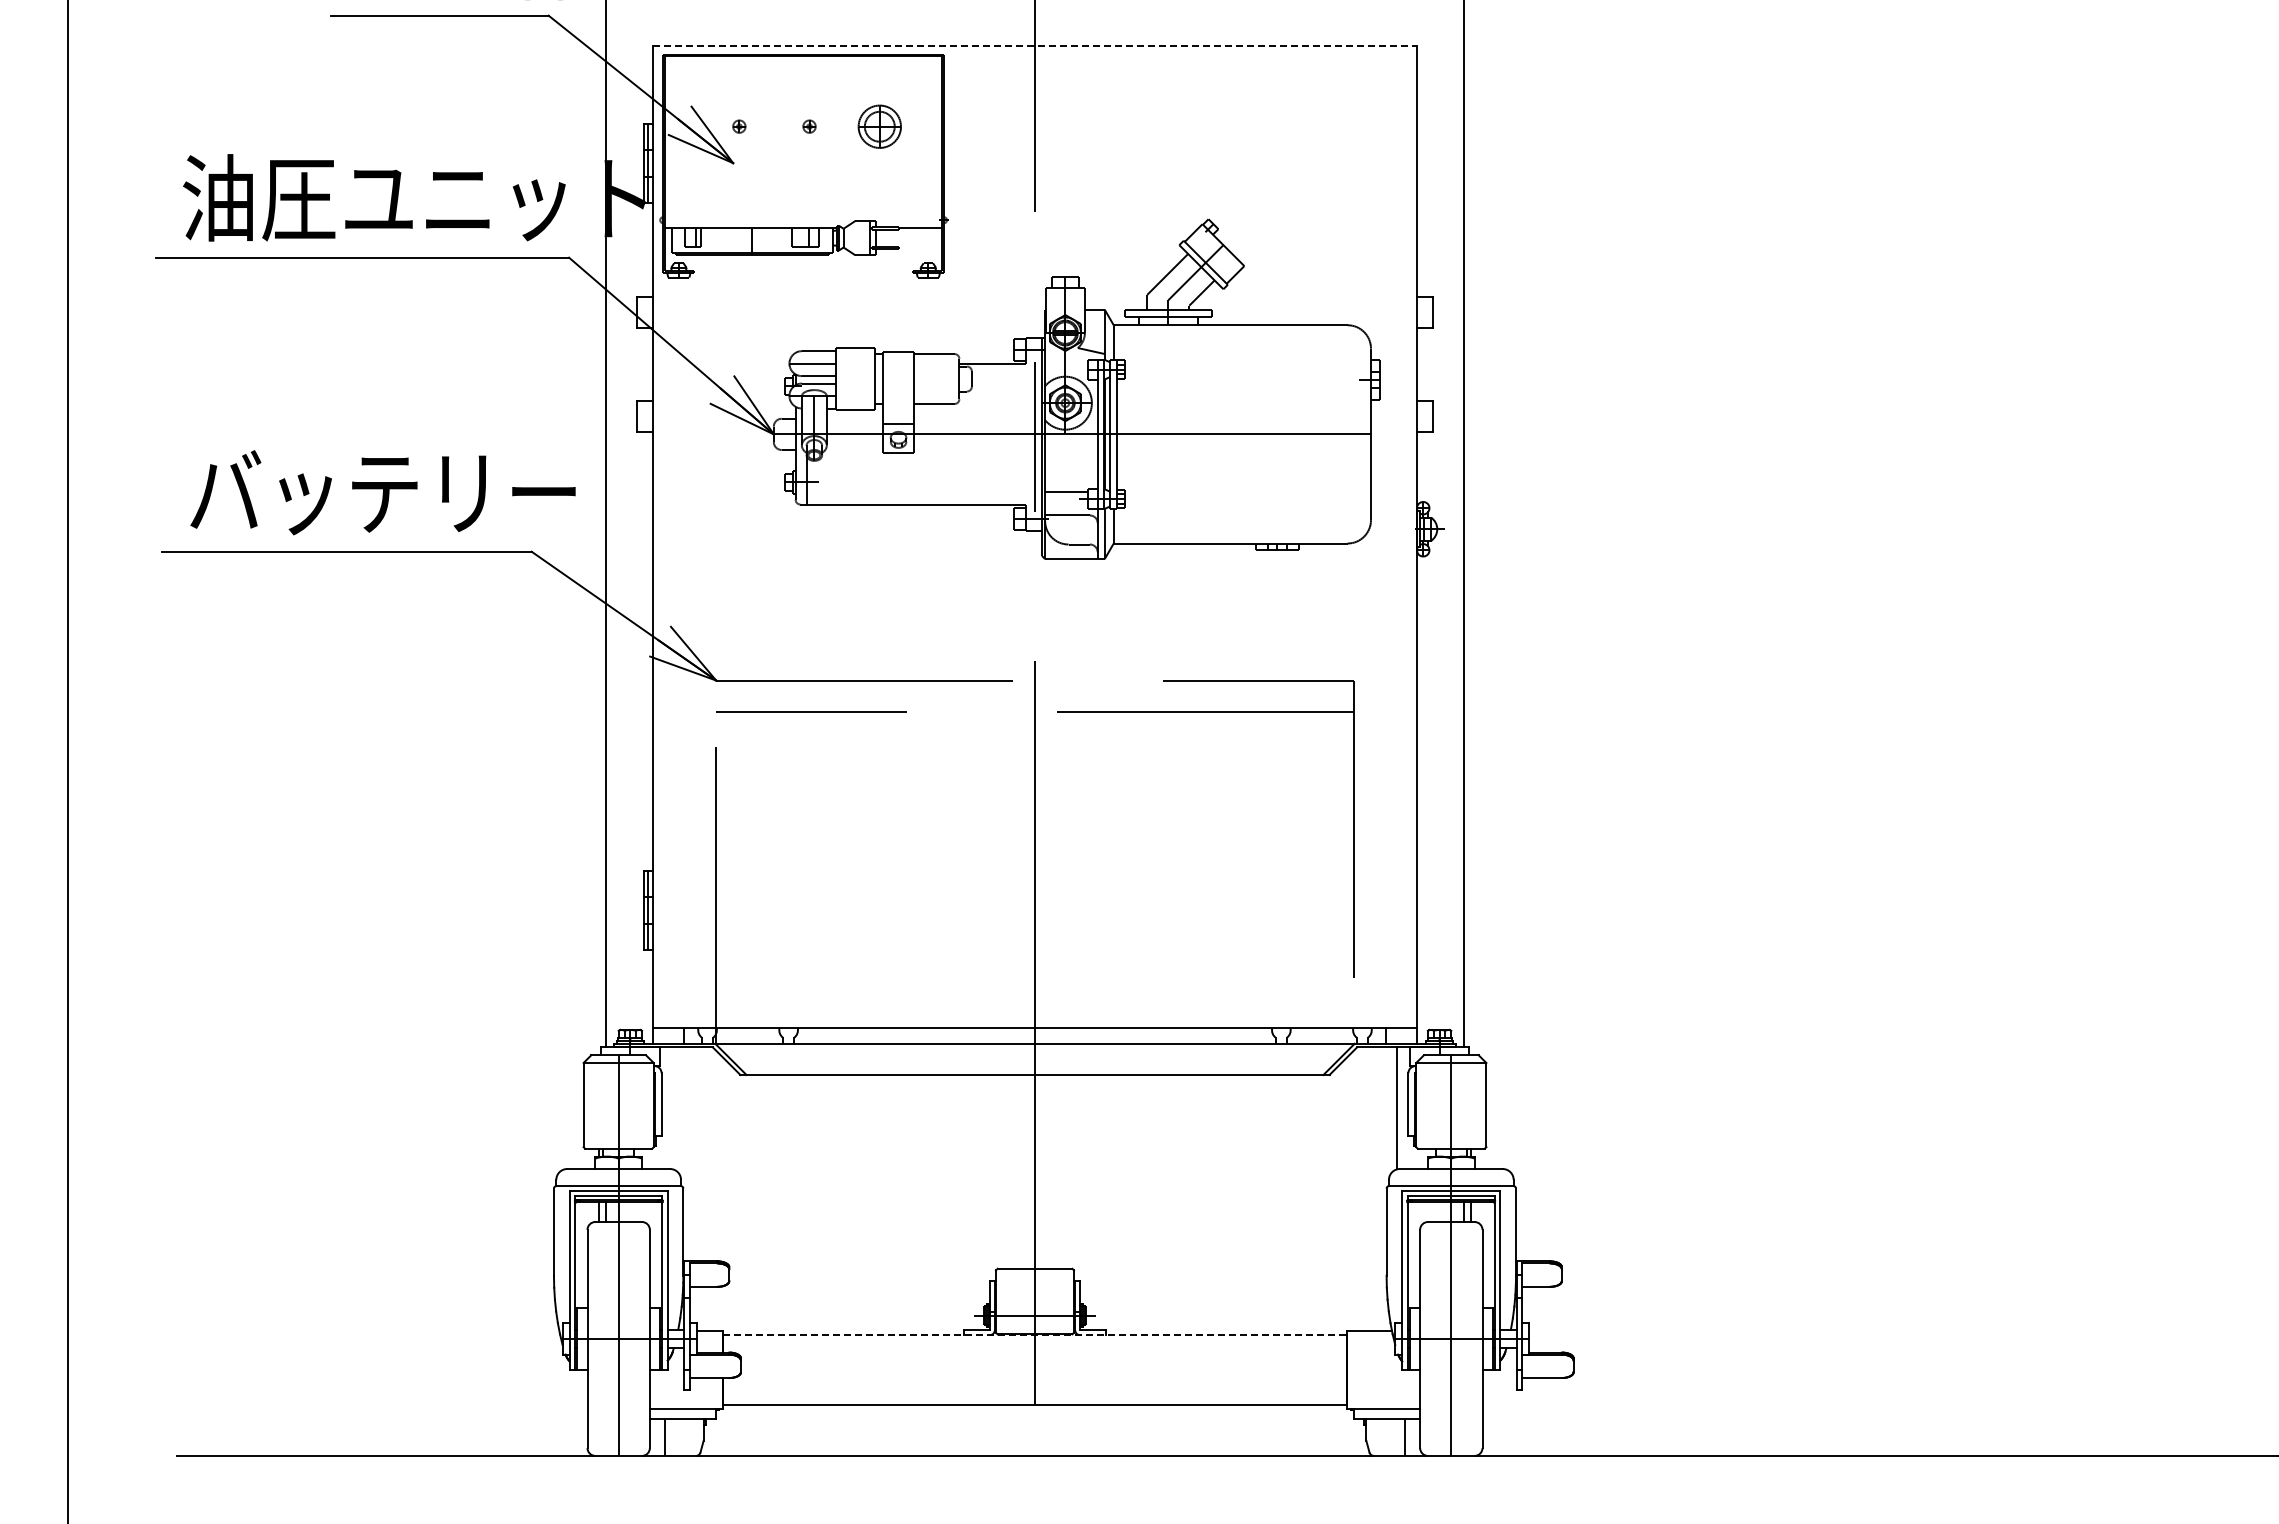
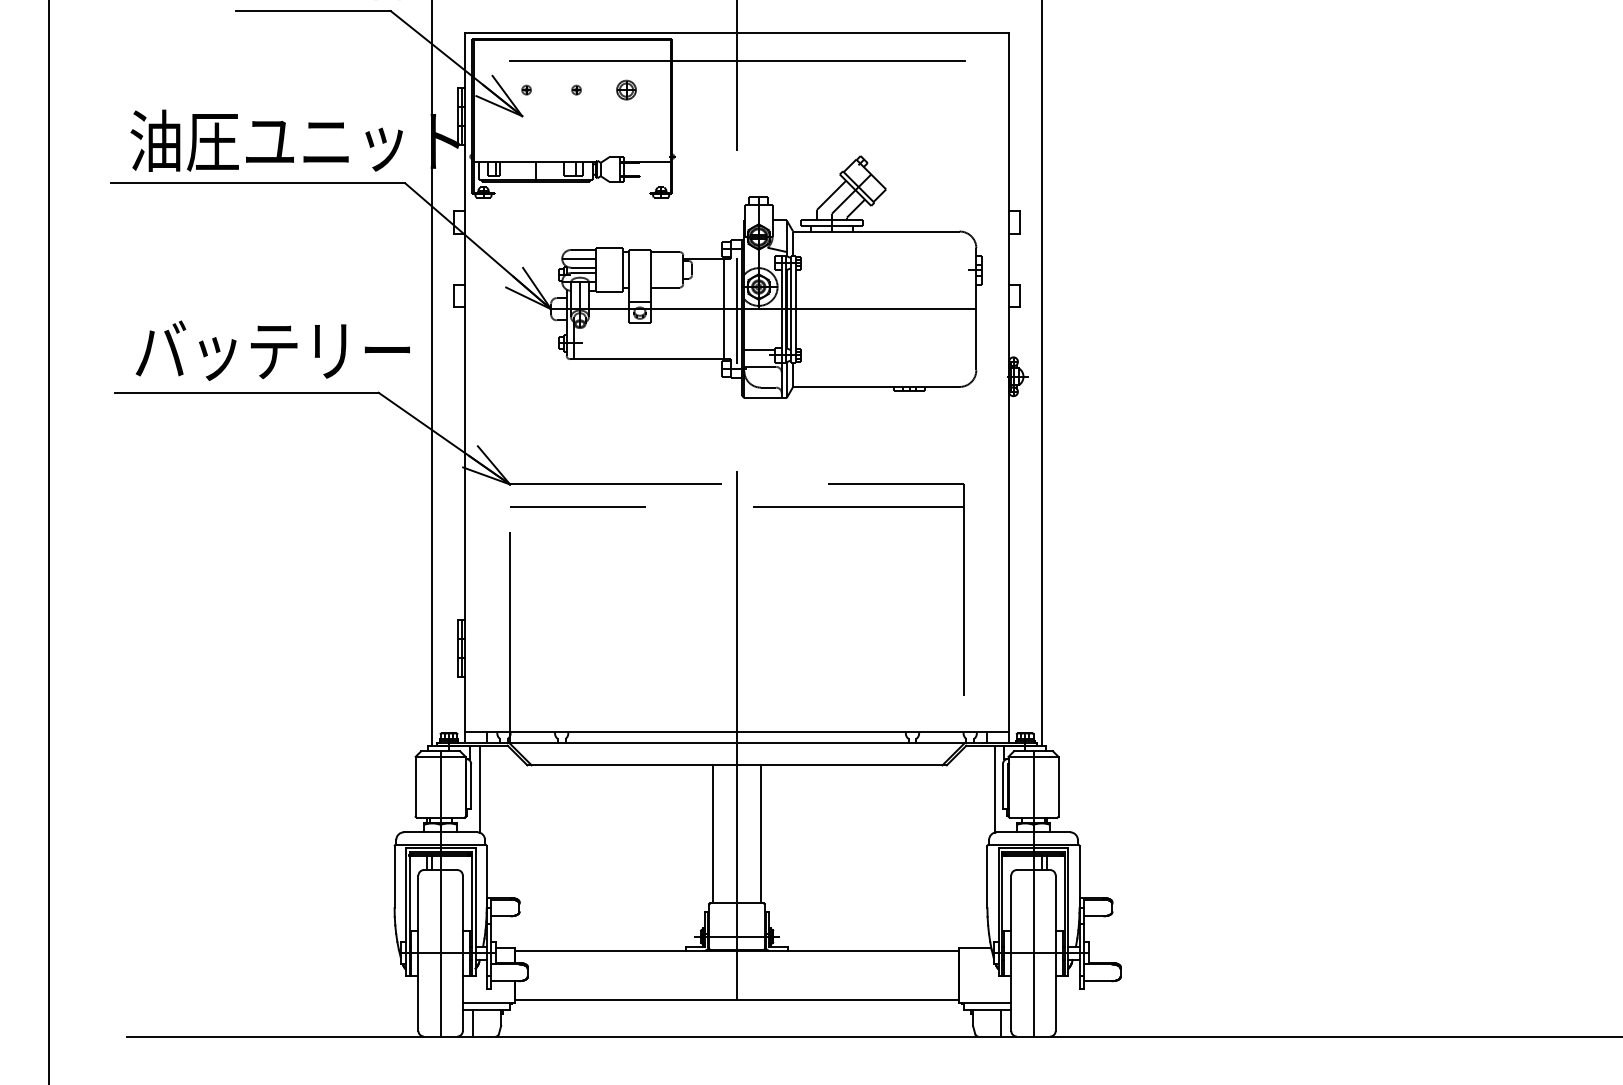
line: (1035, 45) -> (737, 32), dashed -> solid
line: (1034, 85) -> (736, 60), added
part: (879, 126) -> (626, 90), size x0.62
line: (1017, 434) -> (724, 309), added
line: (673, 1108) -> (479, 789), added
line: (1001, 1171) -> (713, 834), added
line: (1068, 1171) -> (760, 834), added
line: (1035, 1335) -> (737, 950), dashed -> solid

